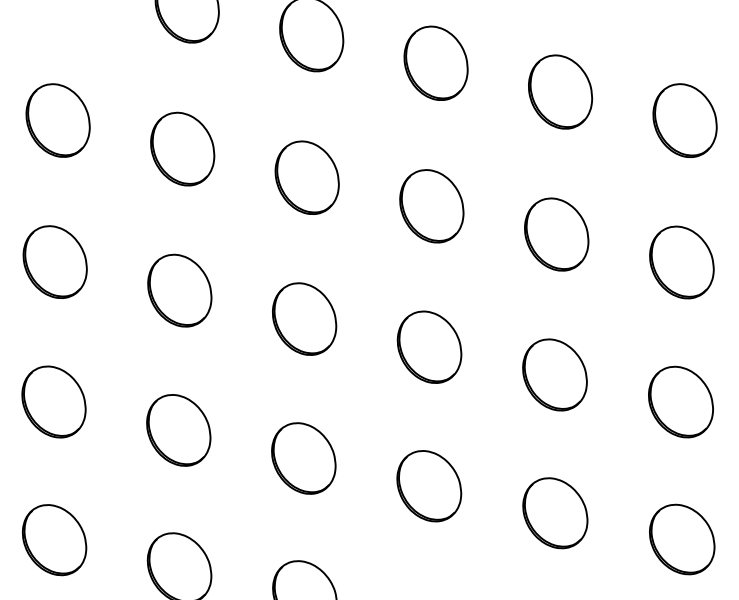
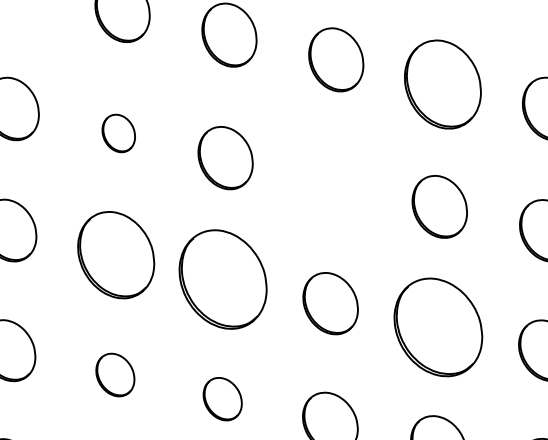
part: (560, 91) -> (443, 84), size x1.4
part: (182, 148) -> (118, 132), size x0.6
part: (431, 206) -> (332, 182), removed
part: (179, 290) -> (115, 254), size x1.4
part: (304, 318) -> (223, 278), size x1.6
part: (554, 374) -> (437, 327), size x1.6
part: (178, 430) -> (115, 375), size x0.7
part: (303, 458) -> (222, 399), size x0.7

